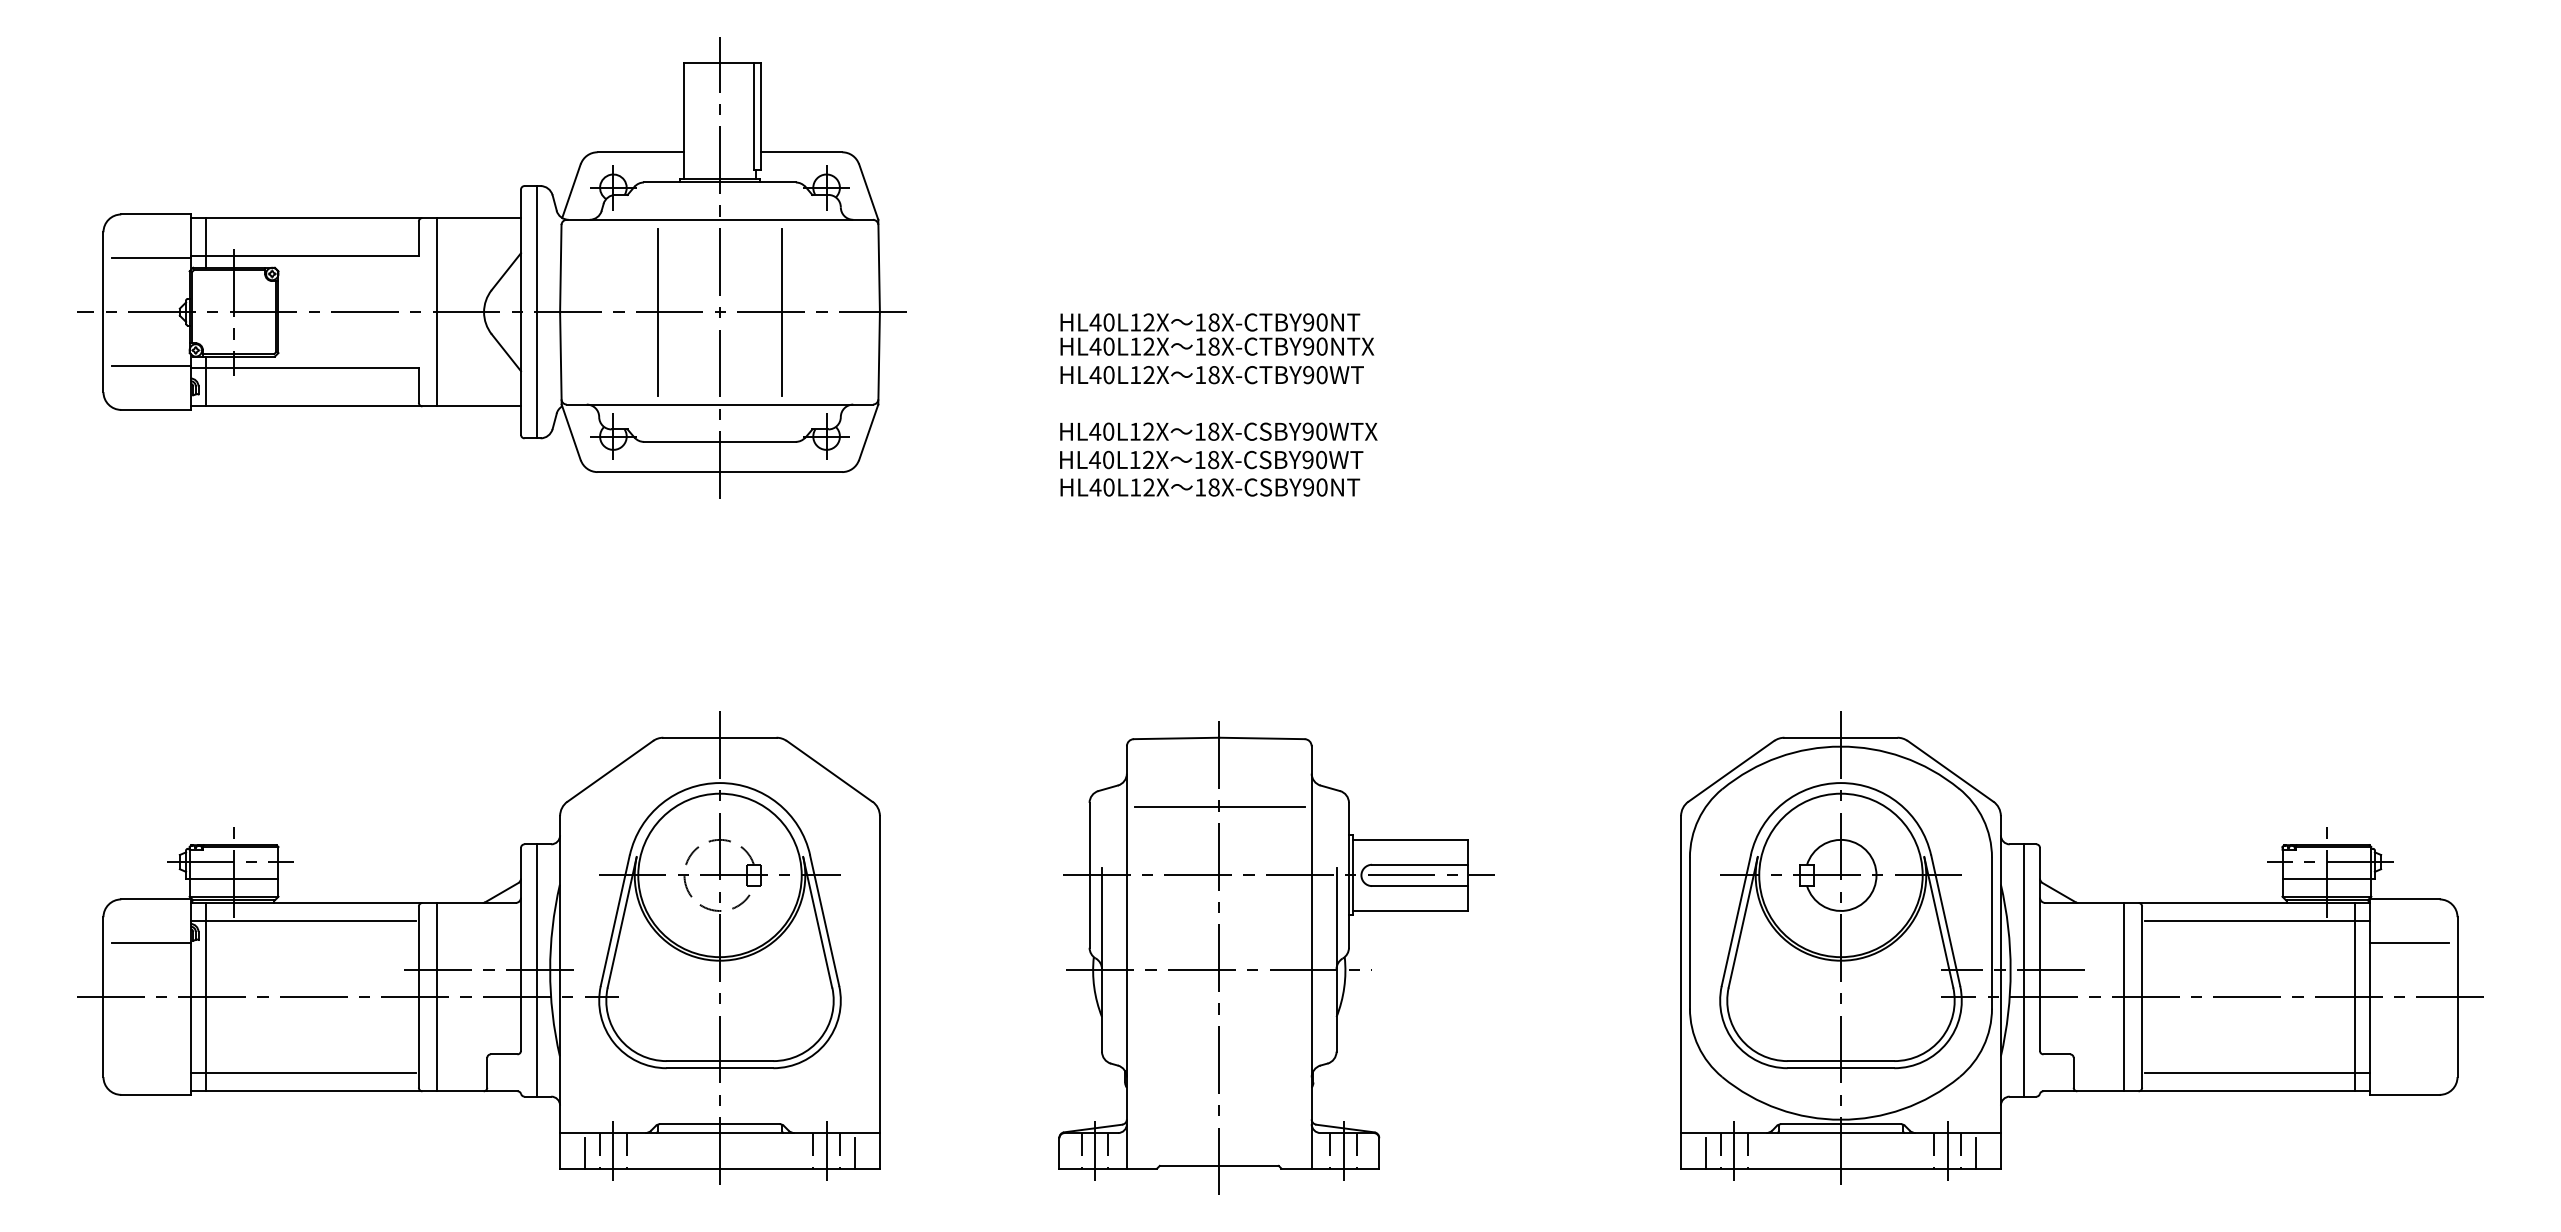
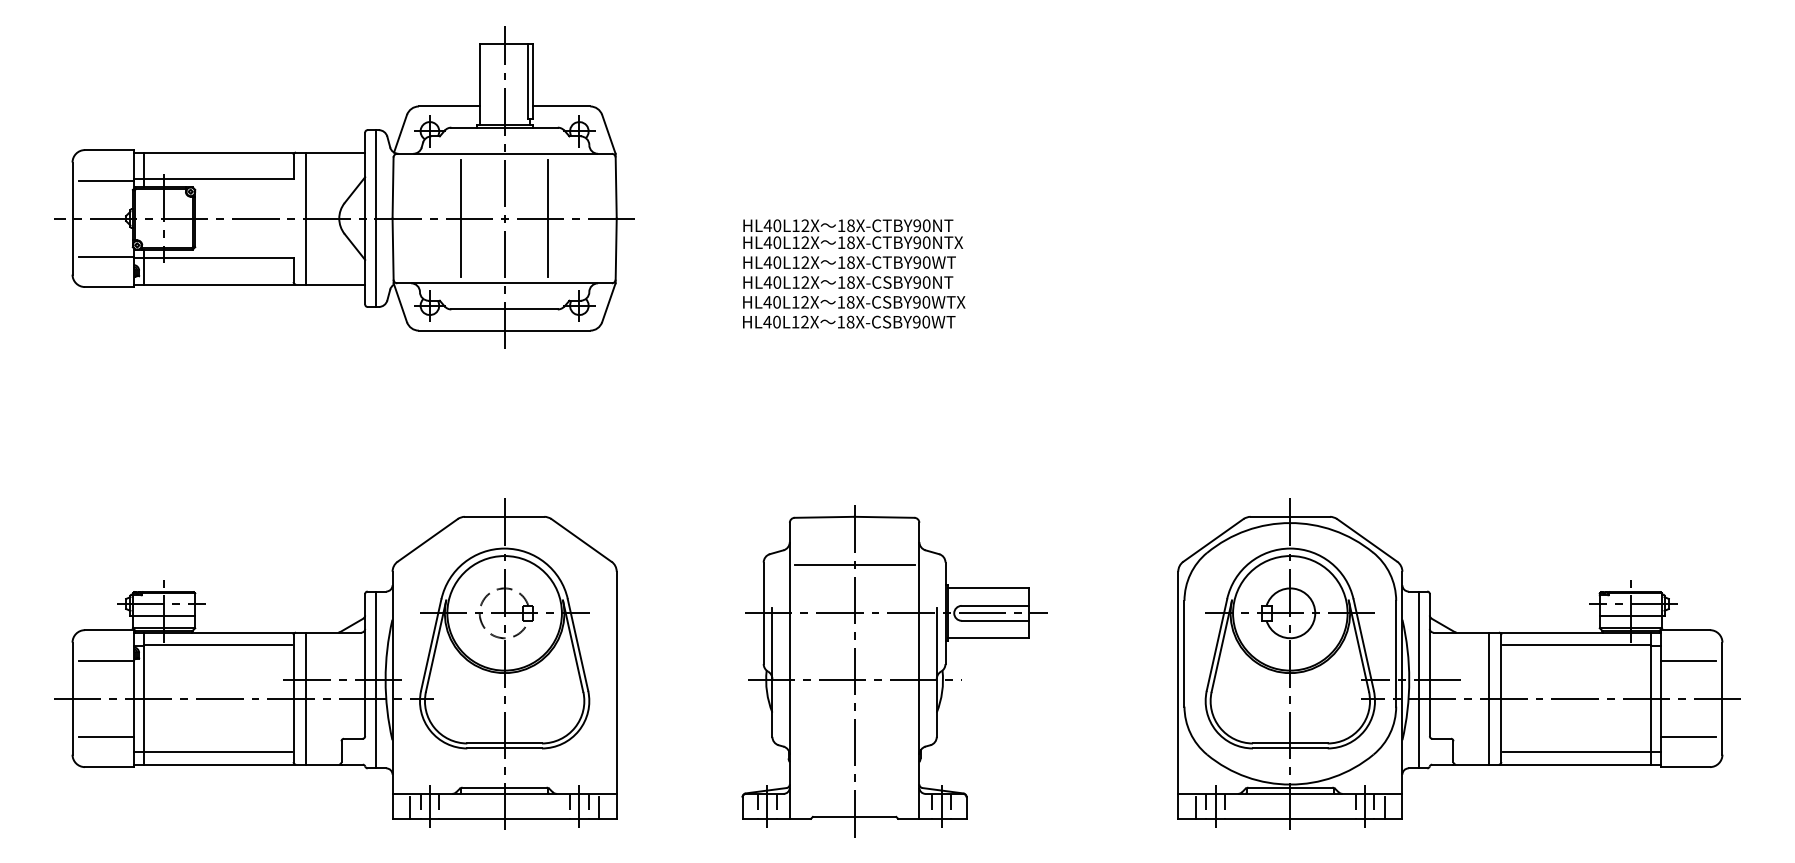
text: (1210, 487) -> (848, 282), moved
line: (151, 1051) -> (106, 736), added
line: (2409, 1051) -> (1688, 736), added

